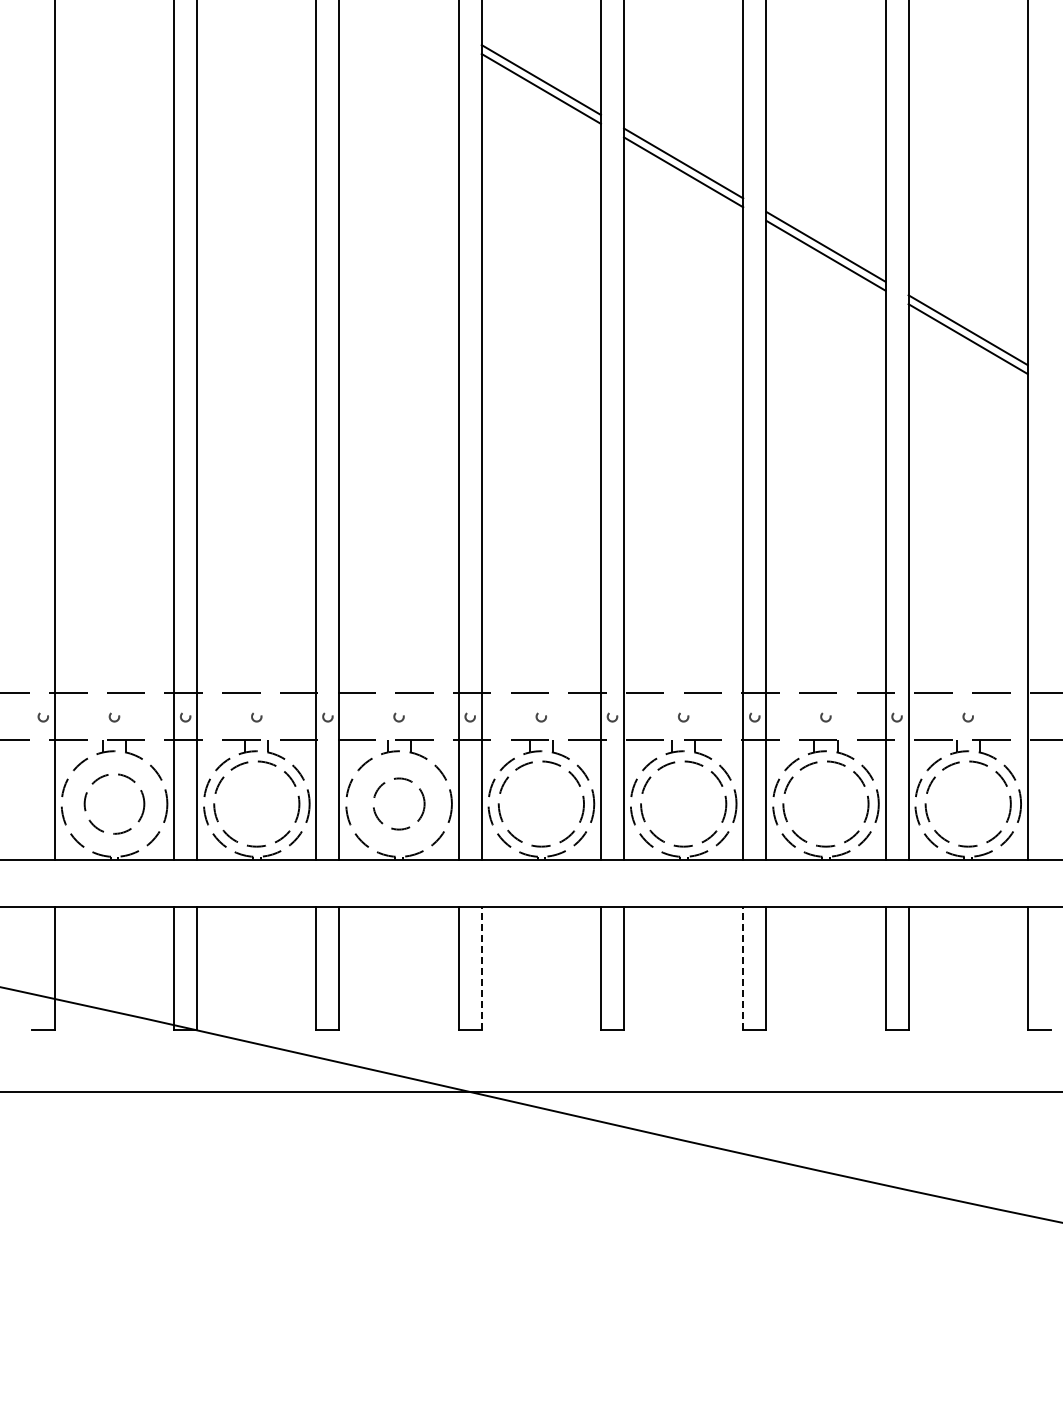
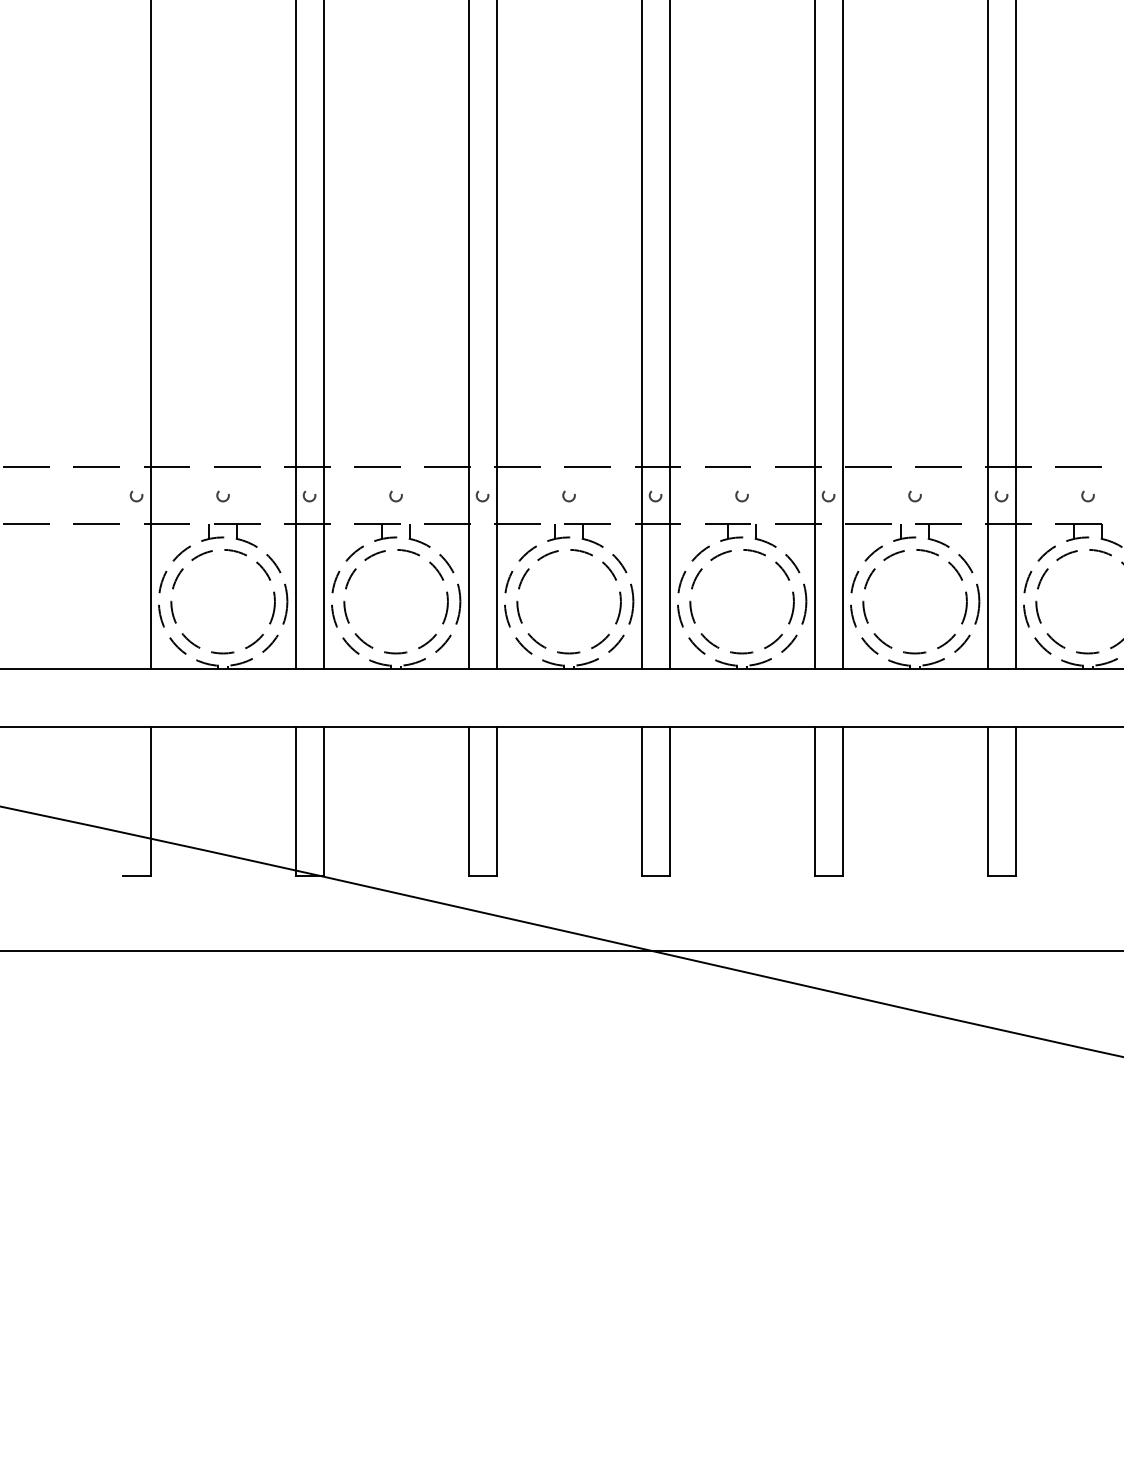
circle: (114, 803) -> (223, 601), size x1.43
circle: (398, 803) -> (568, 601), size x1.67
line: (481, 968) -> (669, 801), dashed -> solid
line: (743, 968) -> (987, 801), dashed -> solid

